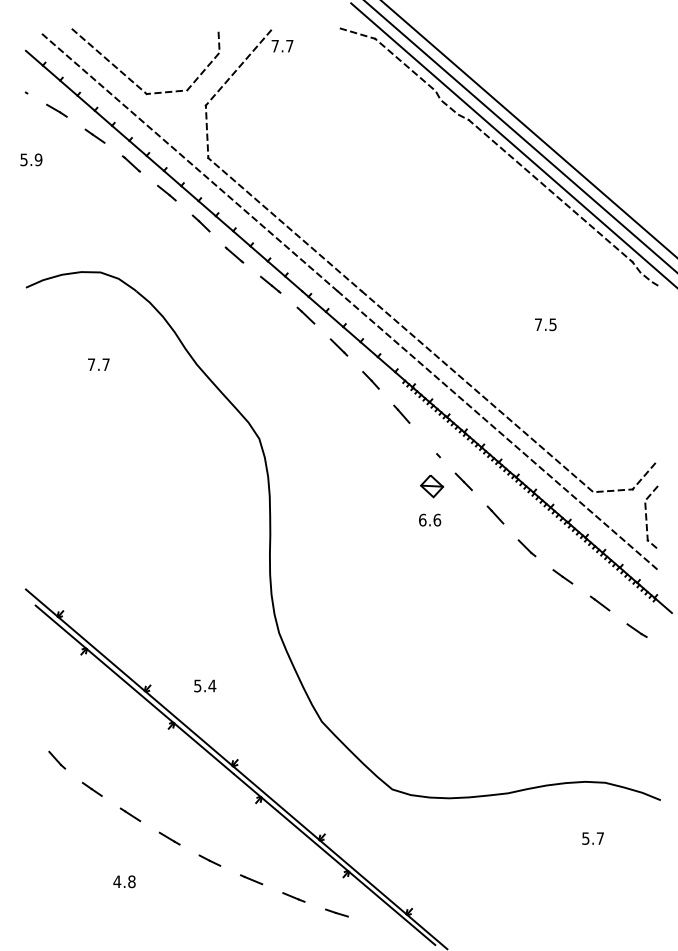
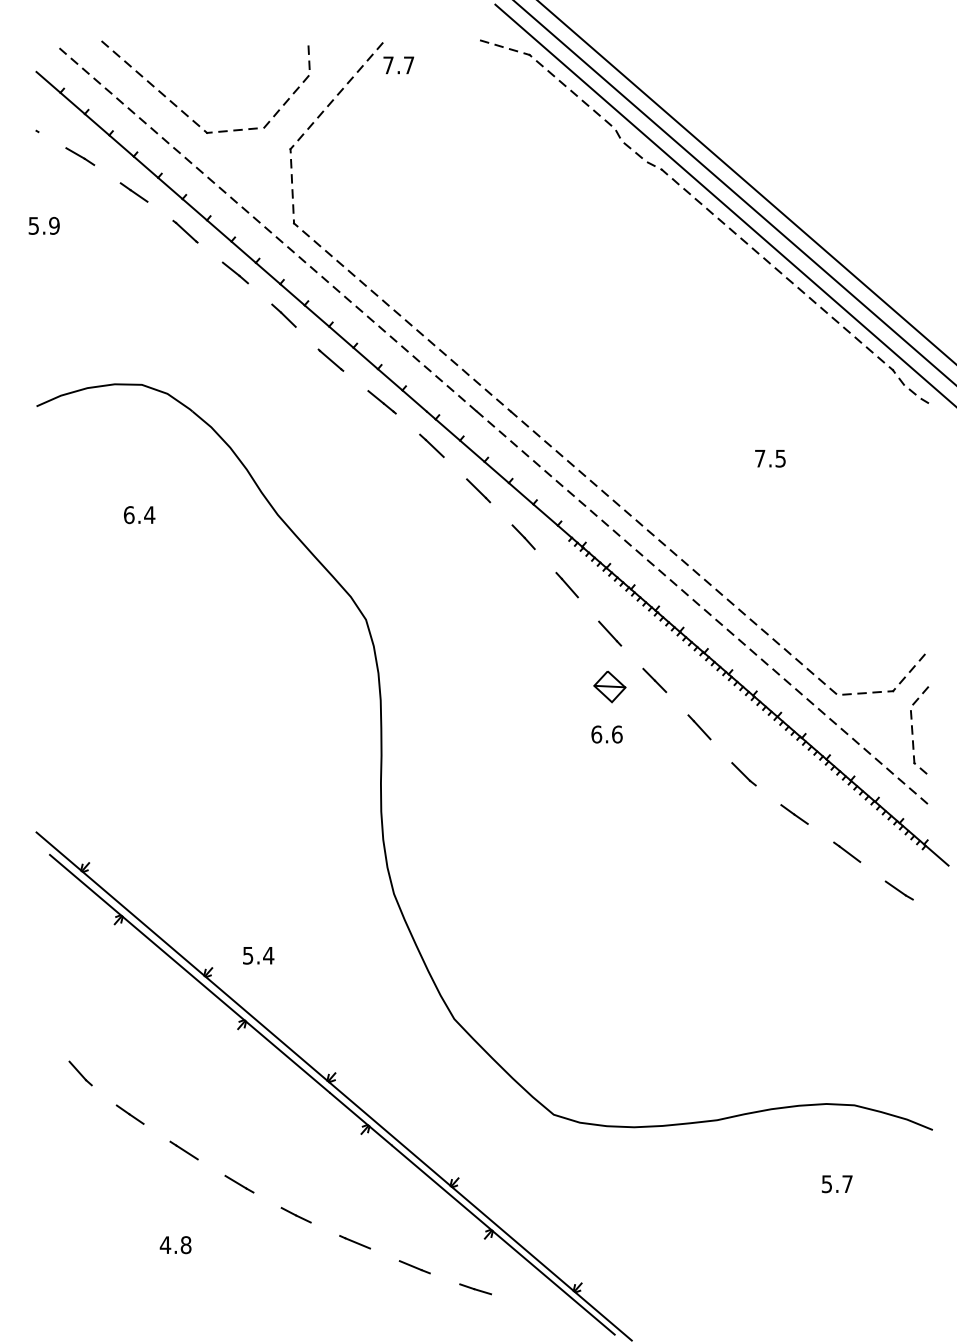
text: (98, 365) -> (139, 515), 7.7 -> 6.4
line: (431, 447) -> (608, 631), added
text: (205, 685) -> (258, 955), moved

